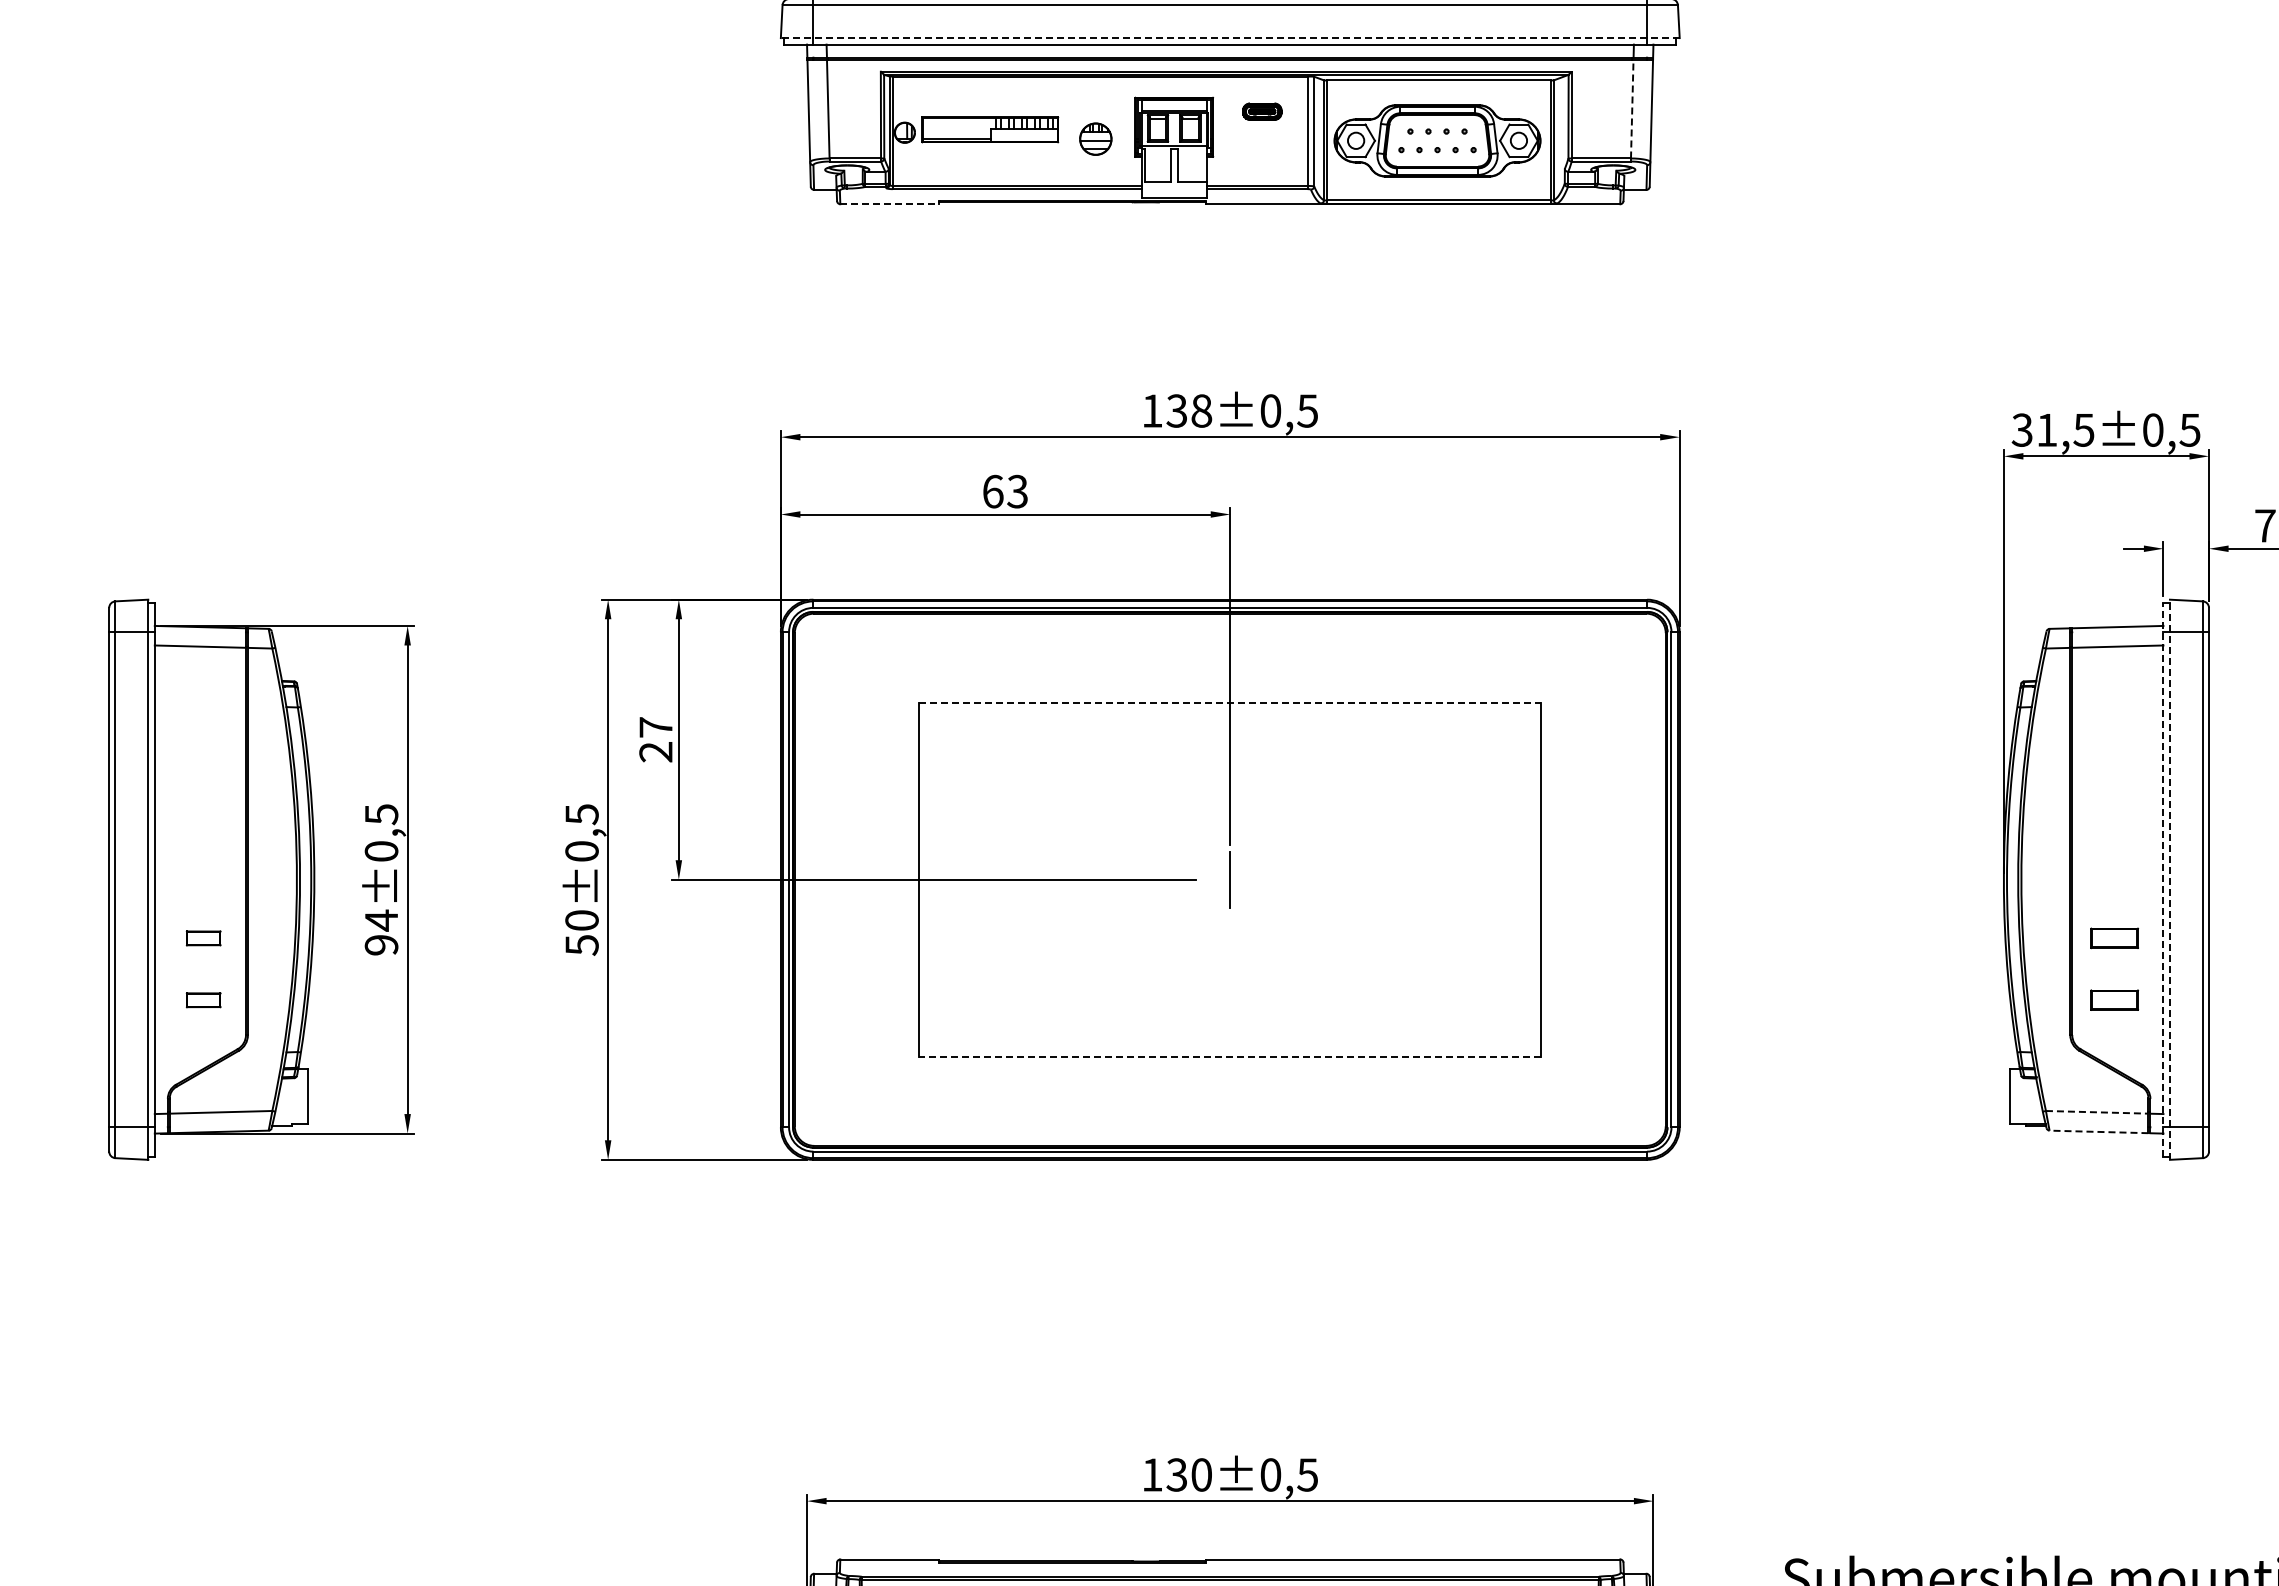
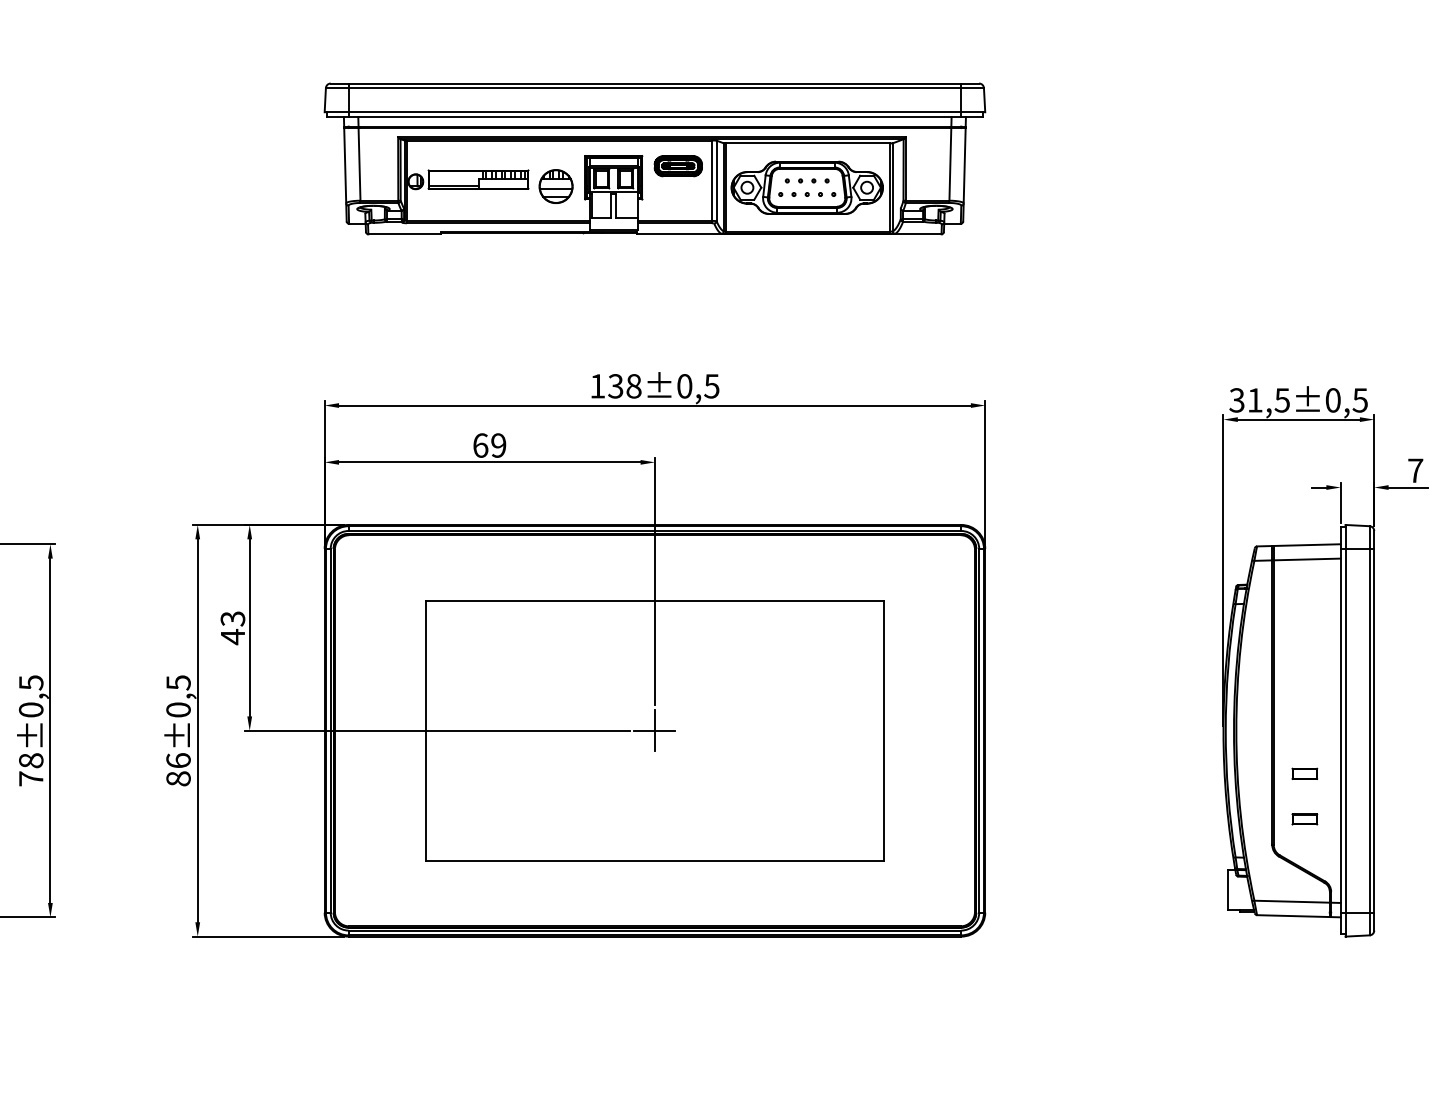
line: (1229, 38) -> (654, 112), dashed -> solid
line: (1632, 108) -> (950, 163), dashed -> solid
part: (1262, 111) -> (678, 166), size x1.67
part: (1095, 138) -> (555, 186), size x1.43
line: (890, 204) -> (405, 234), dashed -> solid
text: (1017, 491) -> (498, 445), 63 -> 69
line: (1230, 702) -> (655, 600), dashed -> solid
text: (655, 740) -> (232, 628), 27 -> 43
line: (1230, 879) -> (655, 730), added
line: (2163, 879) -> (1340, 730), dashed -> solid
line: (2169, 879) -> (1345, 730), dashed -> solid
text: (381, 932) -> (31, 769), 94±0,5 -> 78±0,5
text: (581, 932) -> (178, 769), 50±0,5 -> 86±0,5
part: (2114, 938) -> (1304, 773), size x0.71
part: (2114, 1000) -> (1304, 819), size x0.71
line: (1229, 1056) -> (654, 860), dashed -> solid
line: (2097, 1112) -> (1292, 901), dashed -> solid
line: (2098, 1131) -> (1293, 915), dashed -> solid

